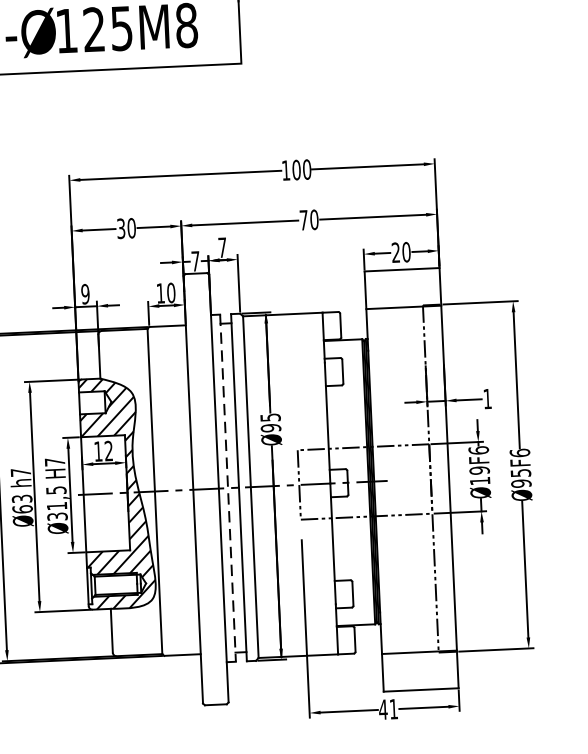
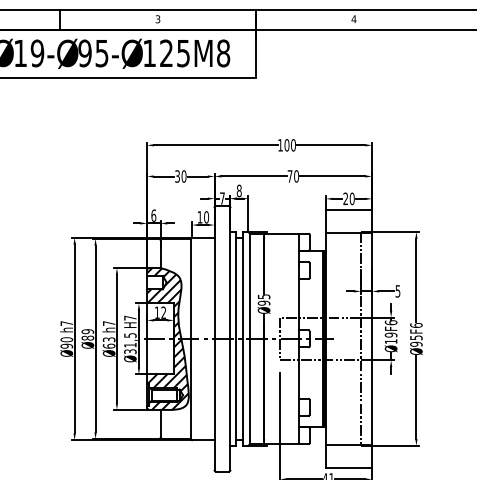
text: (221, 247) -> (238, 190), 7 -> 8
text: (85, 293) -> (153, 215), 9 -> 6
text: (486, 399) -> (397, 291), 1 -> 5
line: (227, 487) -> (235, 338), dashed -> solid

